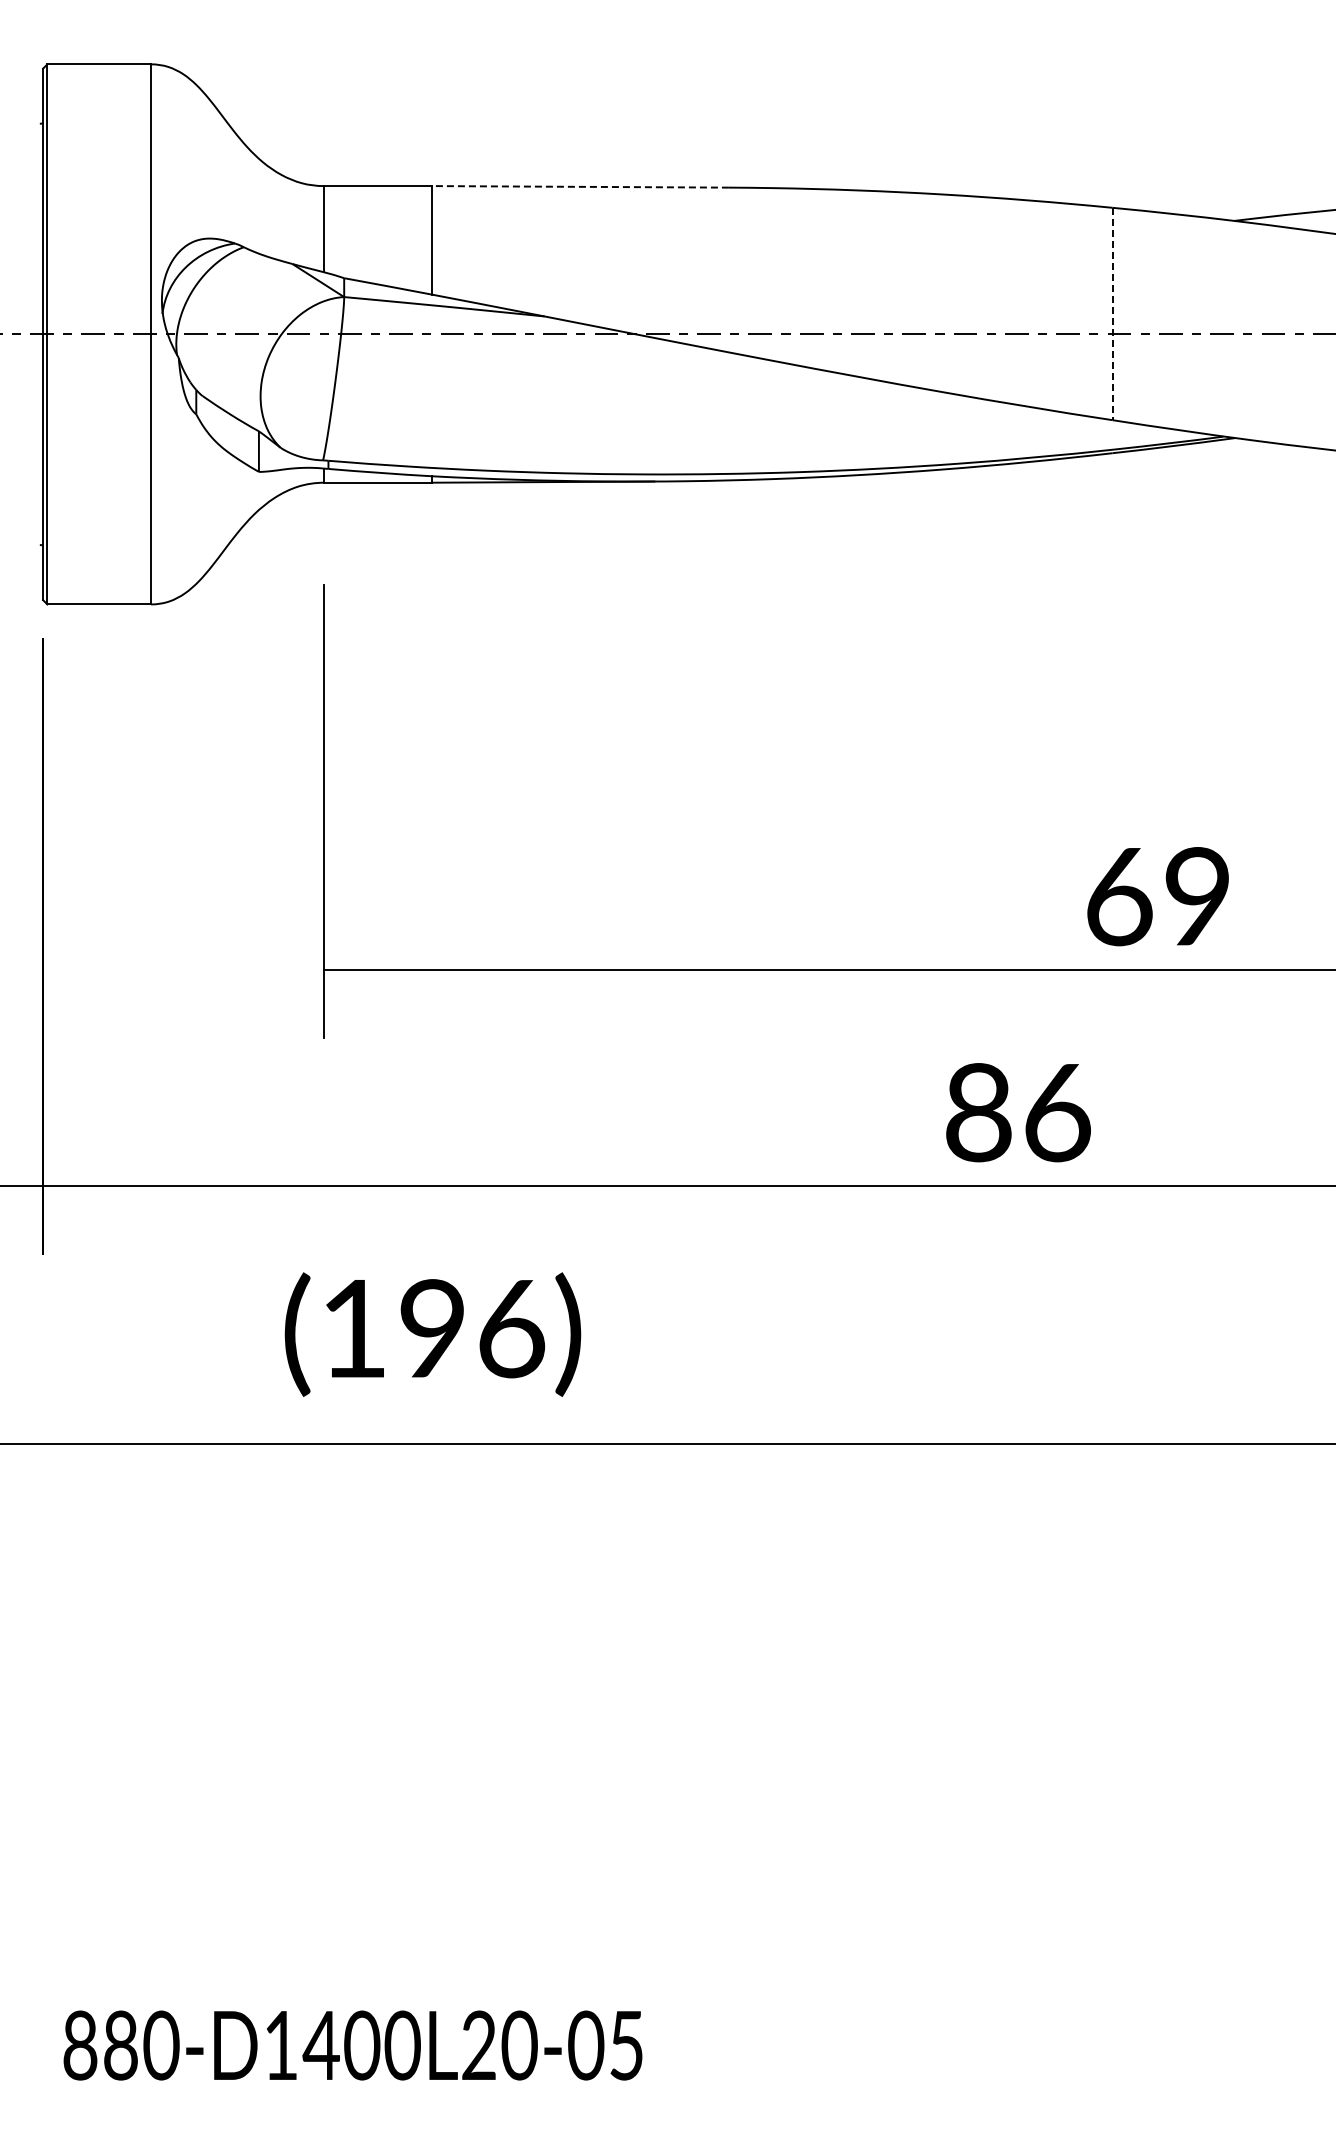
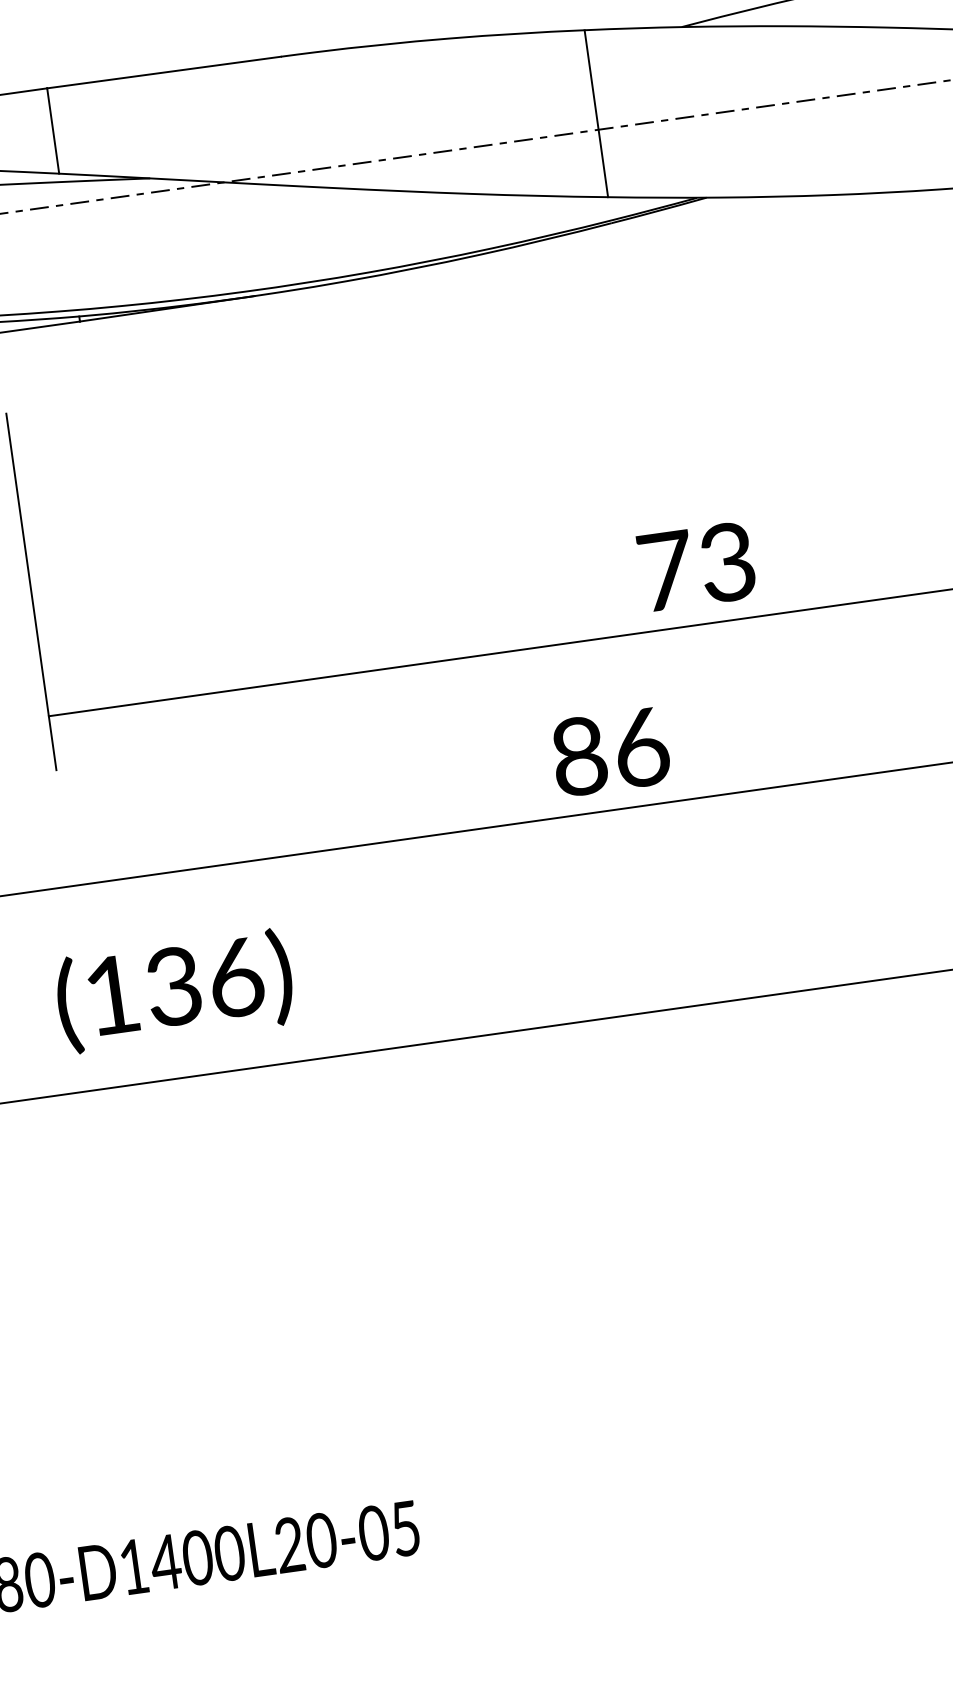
line: (579, 186) -> (163, 72), dashed -> solid
line: (1112, 314) -> (596, 114), dashed -> solid
text: (1158, 896) -> (696, 566), 69 -> 73
text: (431, 1328) -> (173, 986), (196) -> (136)

